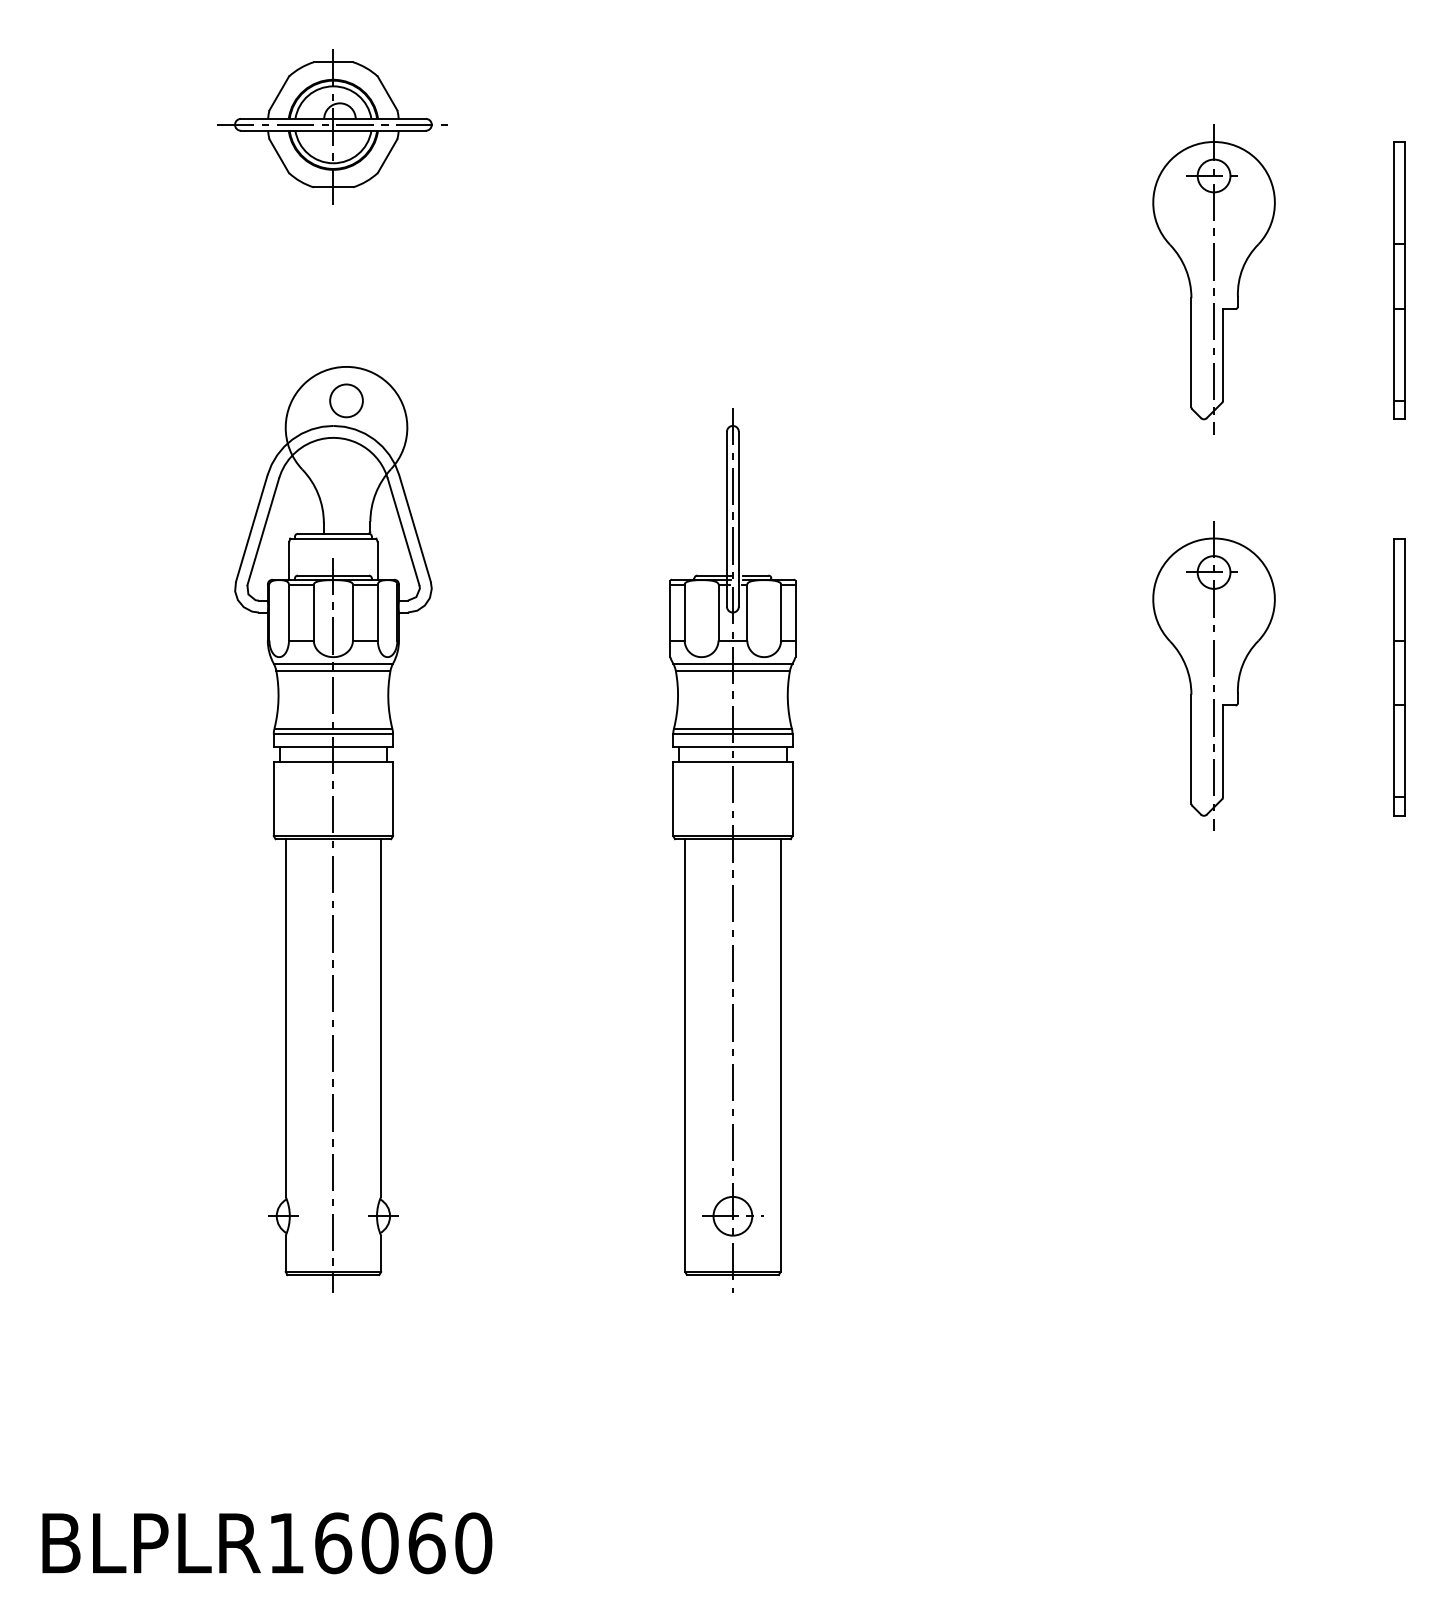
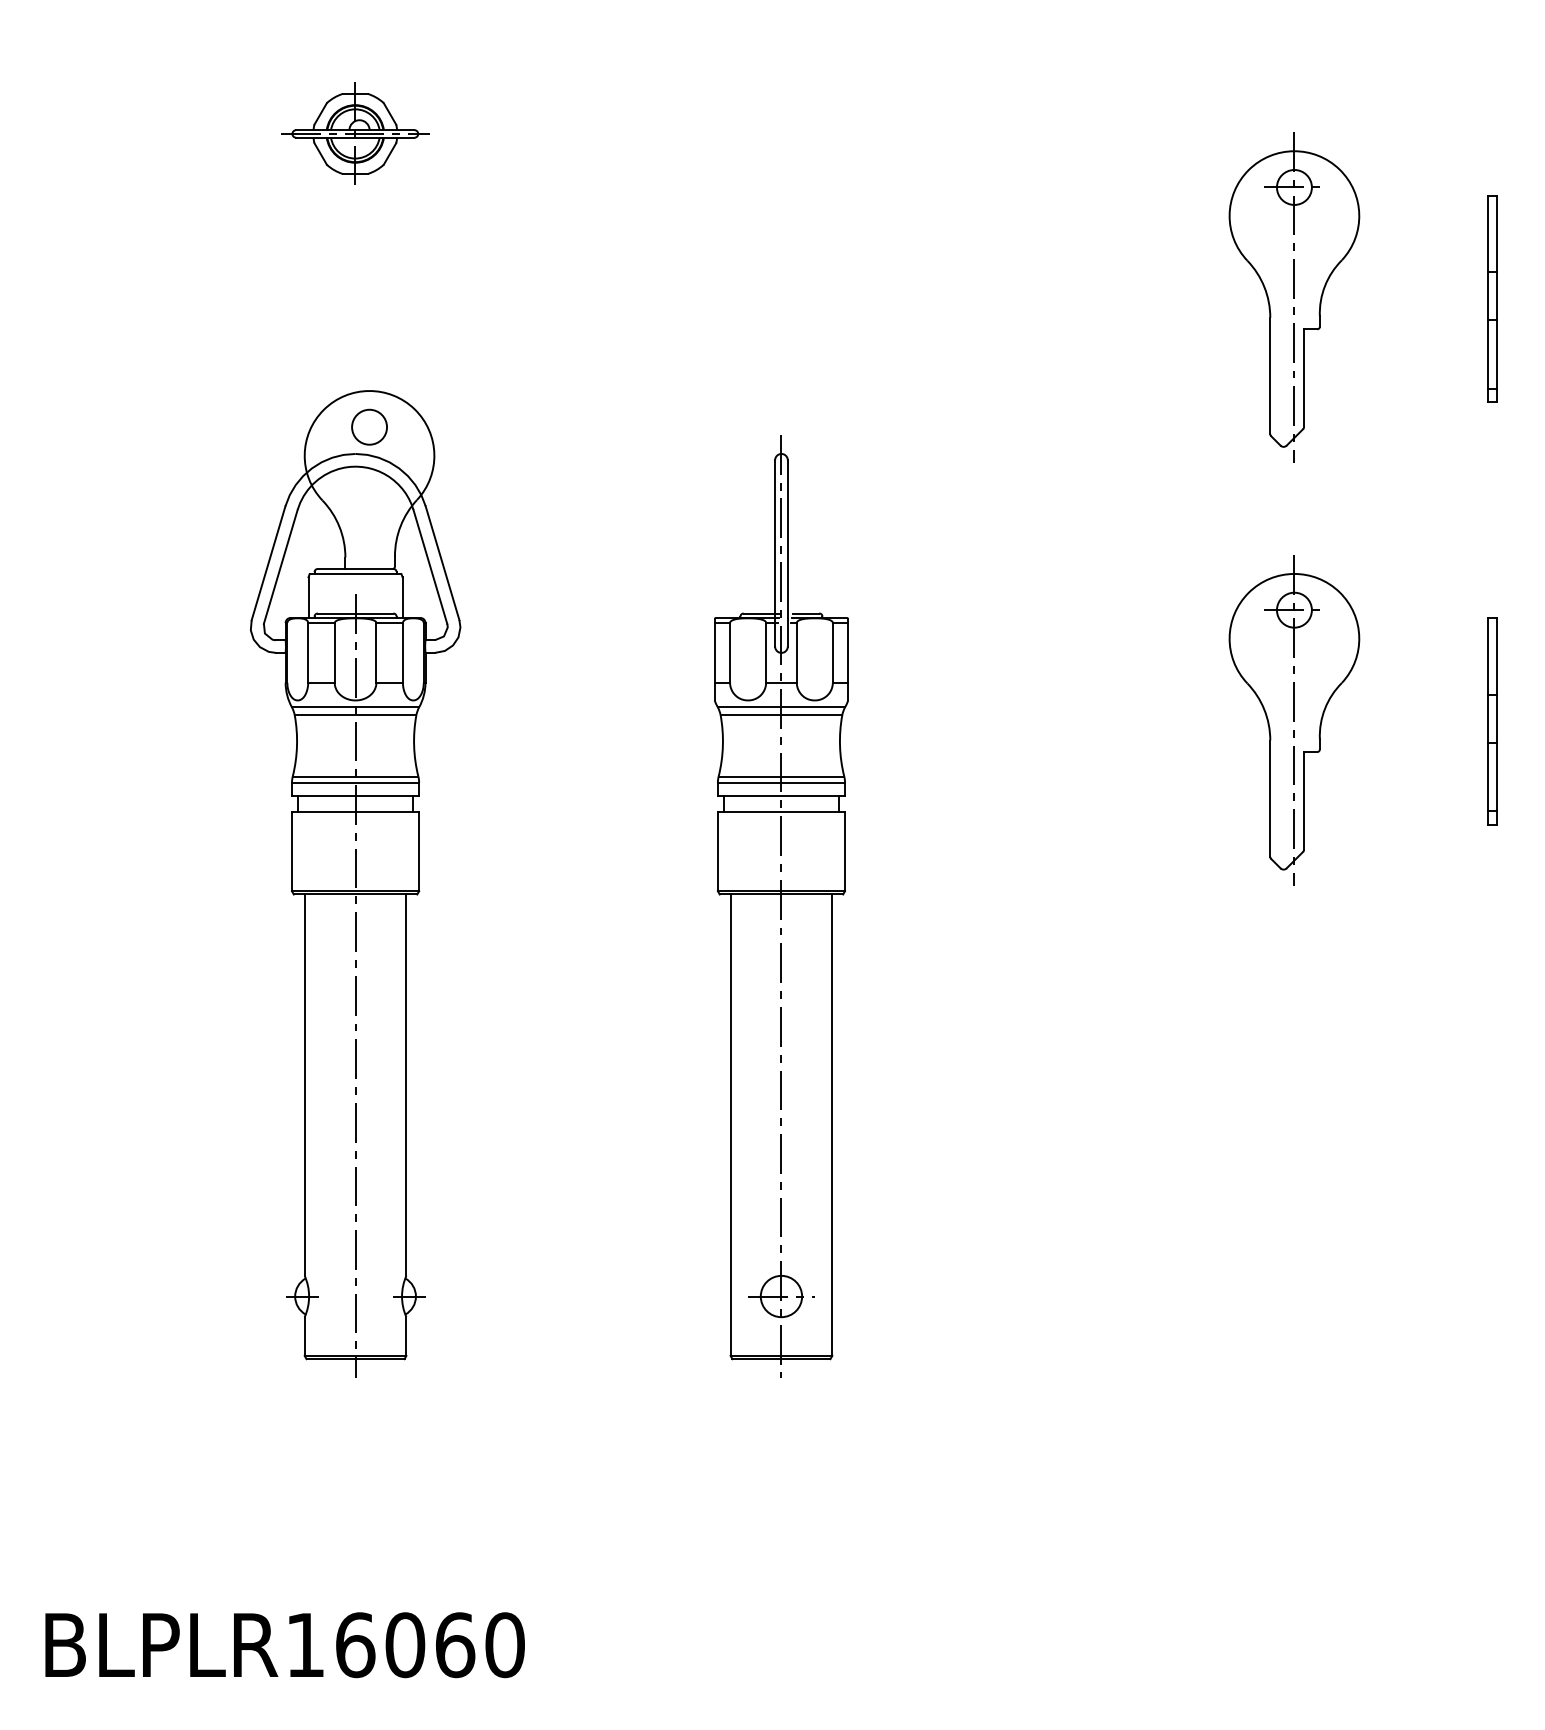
part: (332, 127) -> (354, 135), size x0.6
part: (1399, 280) -> (1492, 298), size x0.7
part: (1399, 676) -> (1492, 721), size x0.7

